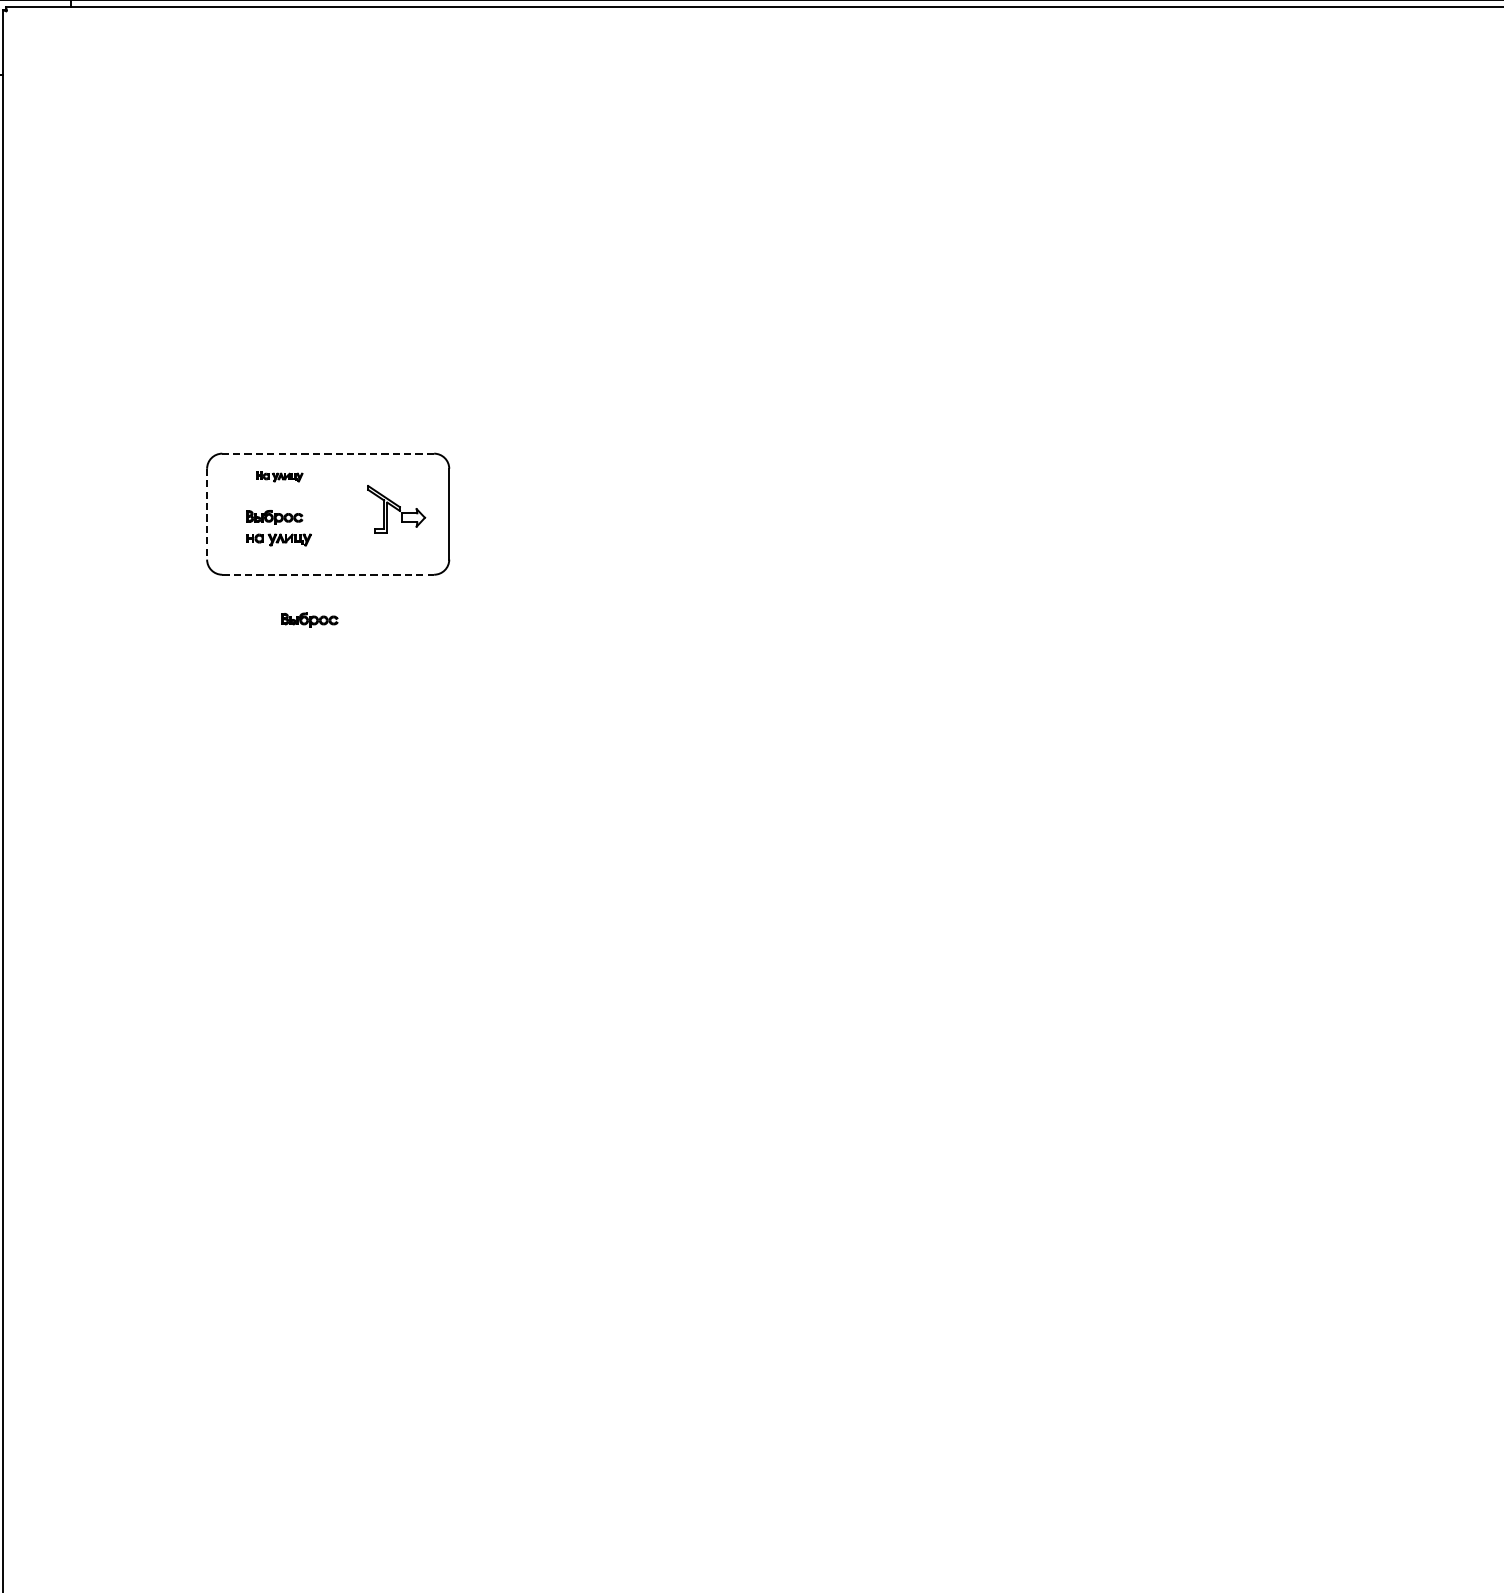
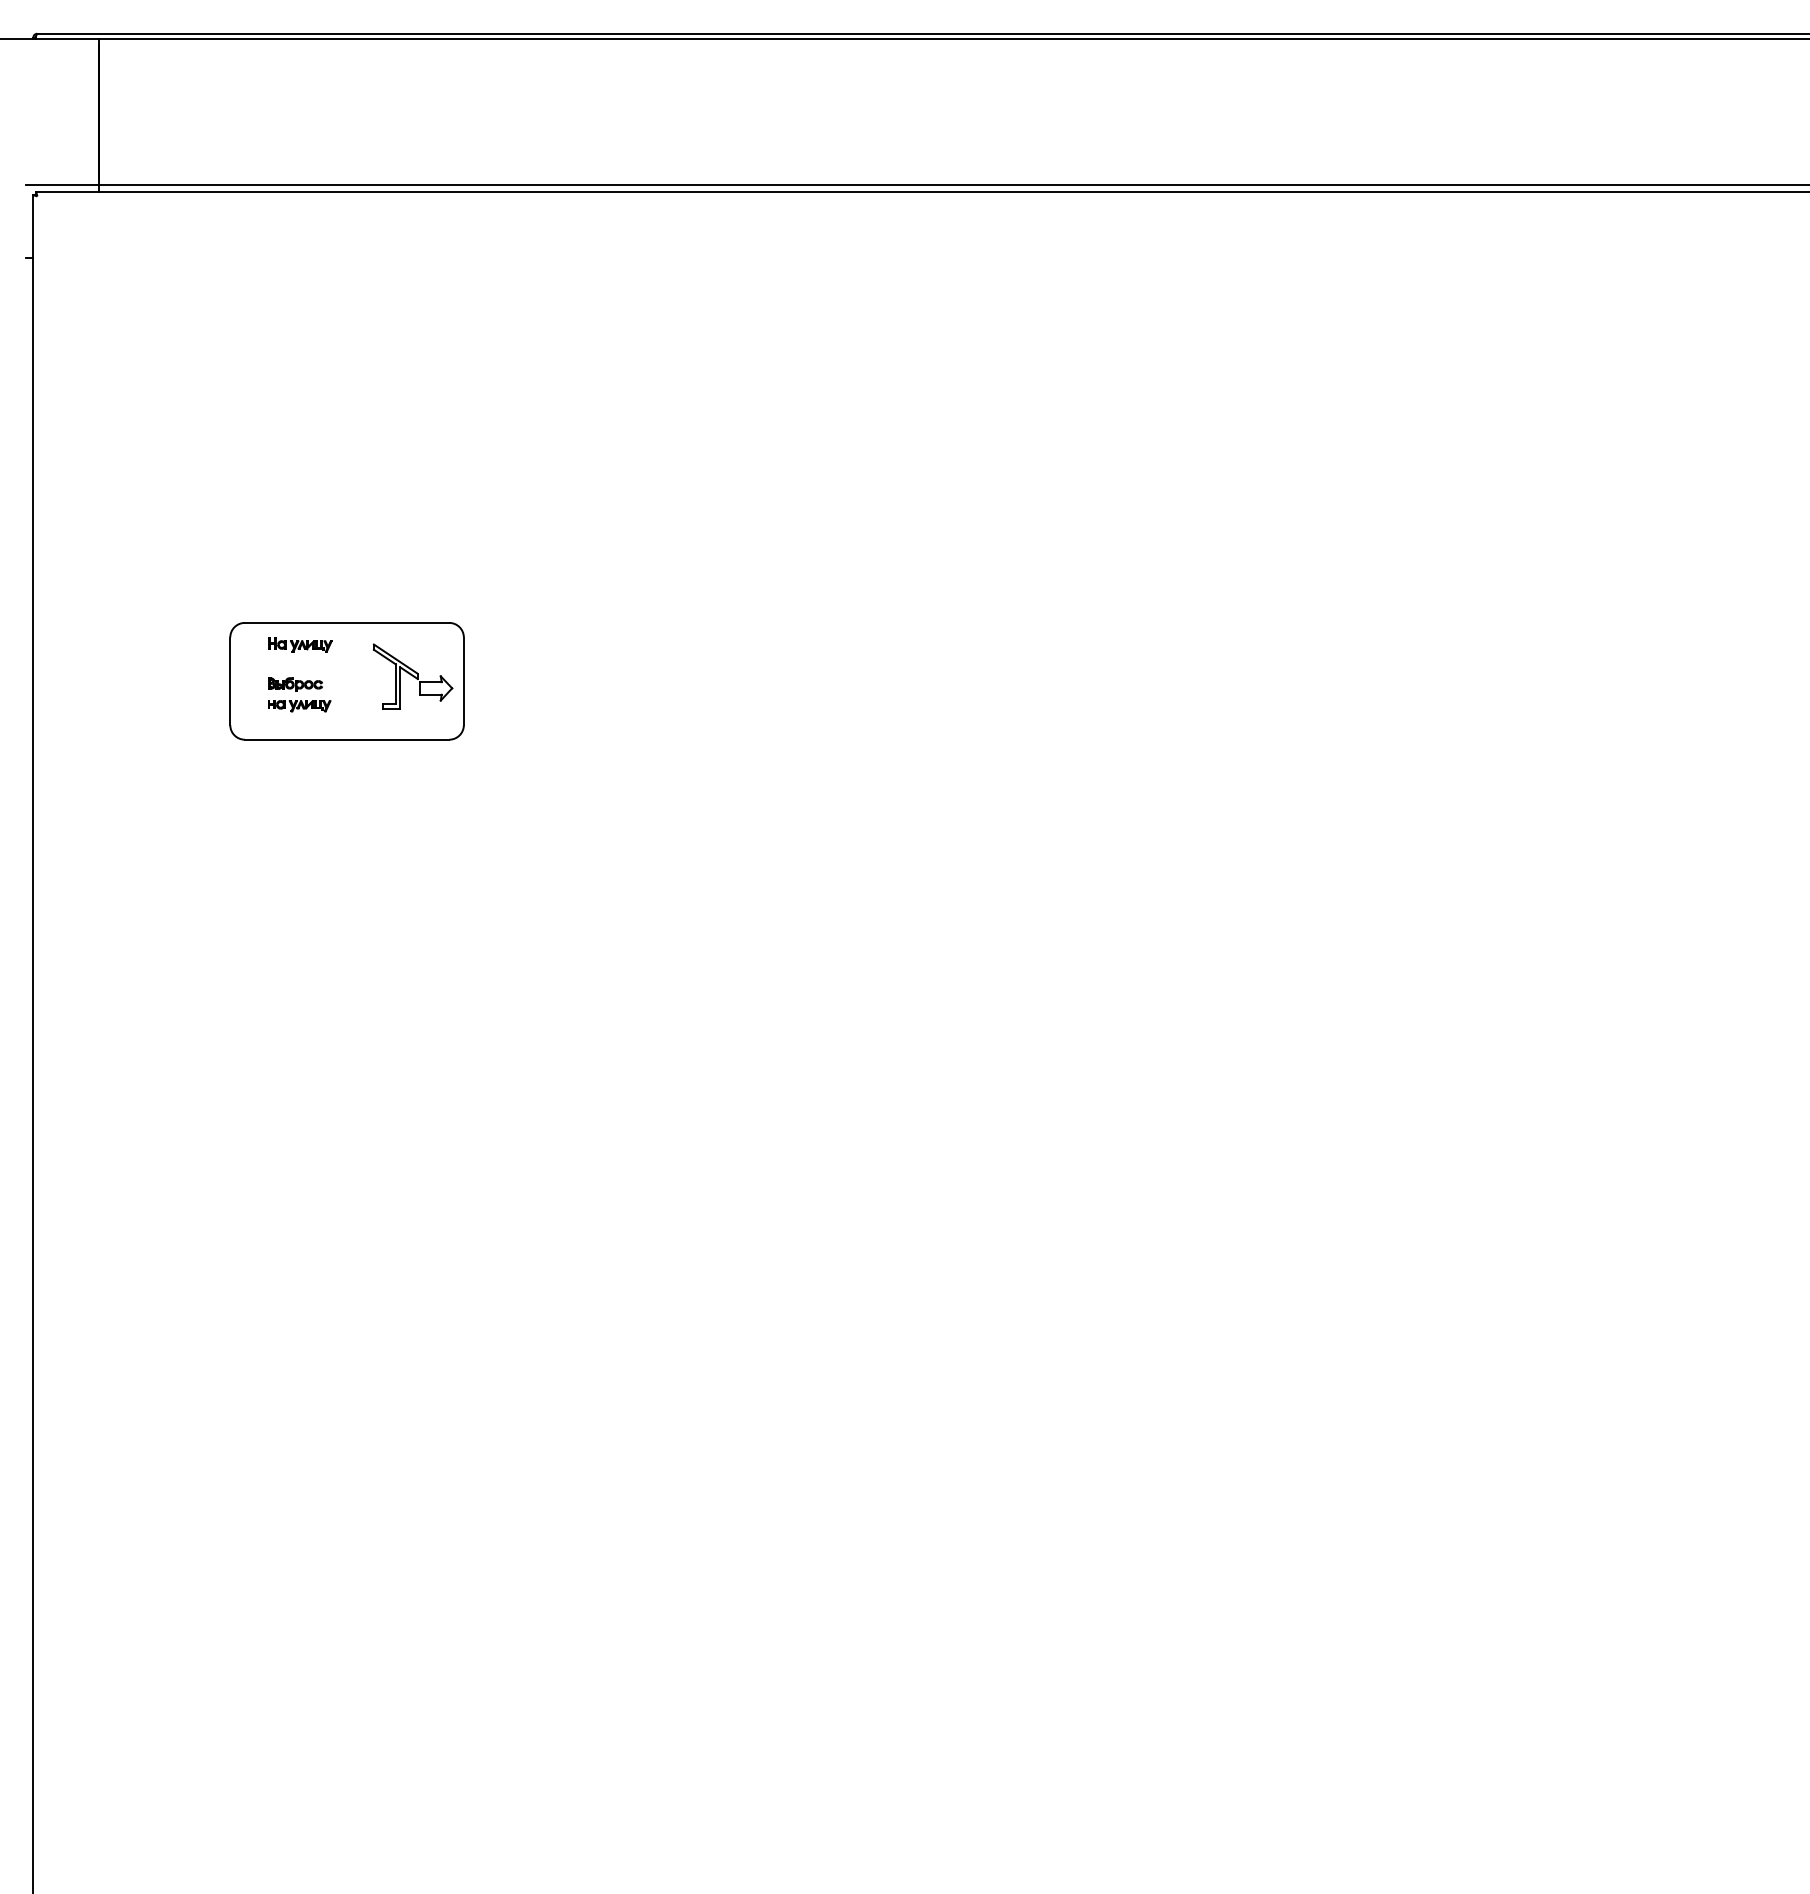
line: (327, 453) -> (346, 622), dashed -> solid
part: (279, 476) -> (300, 644), size x1.43
part: (396, 509) -> (412, 676), size x1.43
line: (207, 514) -> (230, 681), dashed -> solid
line: (328, 574) -> (347, 739), dashed -> solid
part: (309, 620) -> (329, 783), removed

